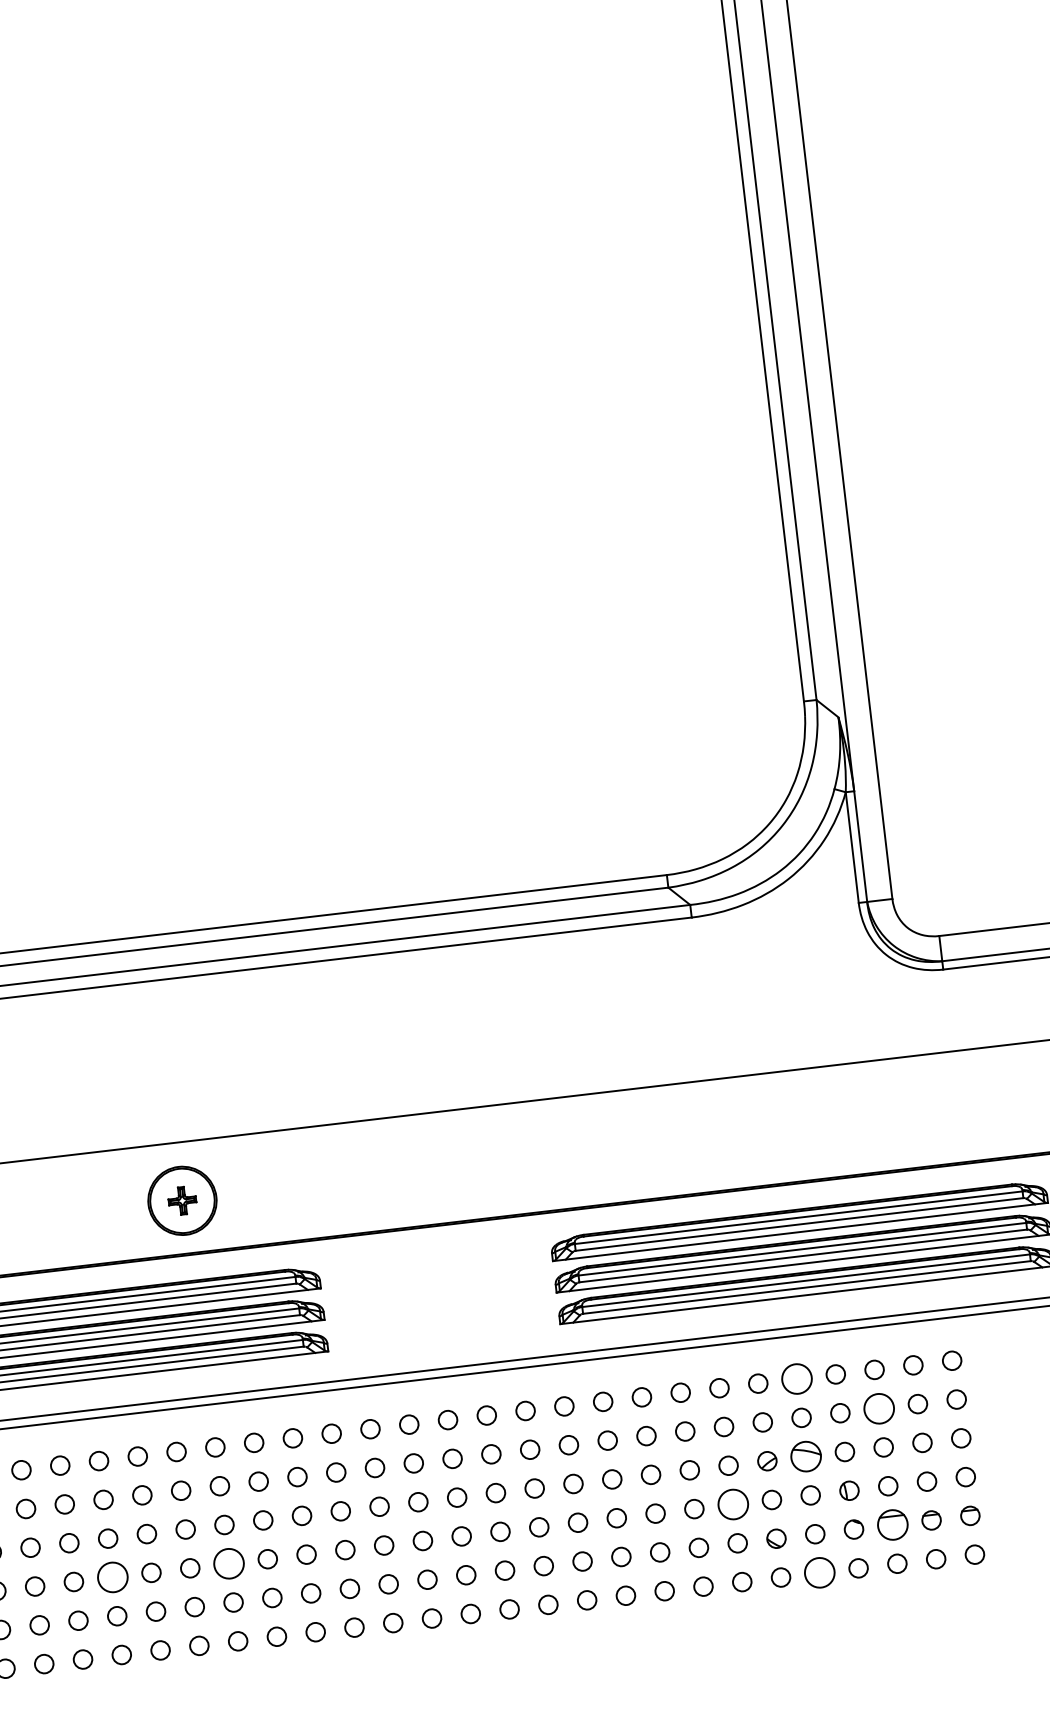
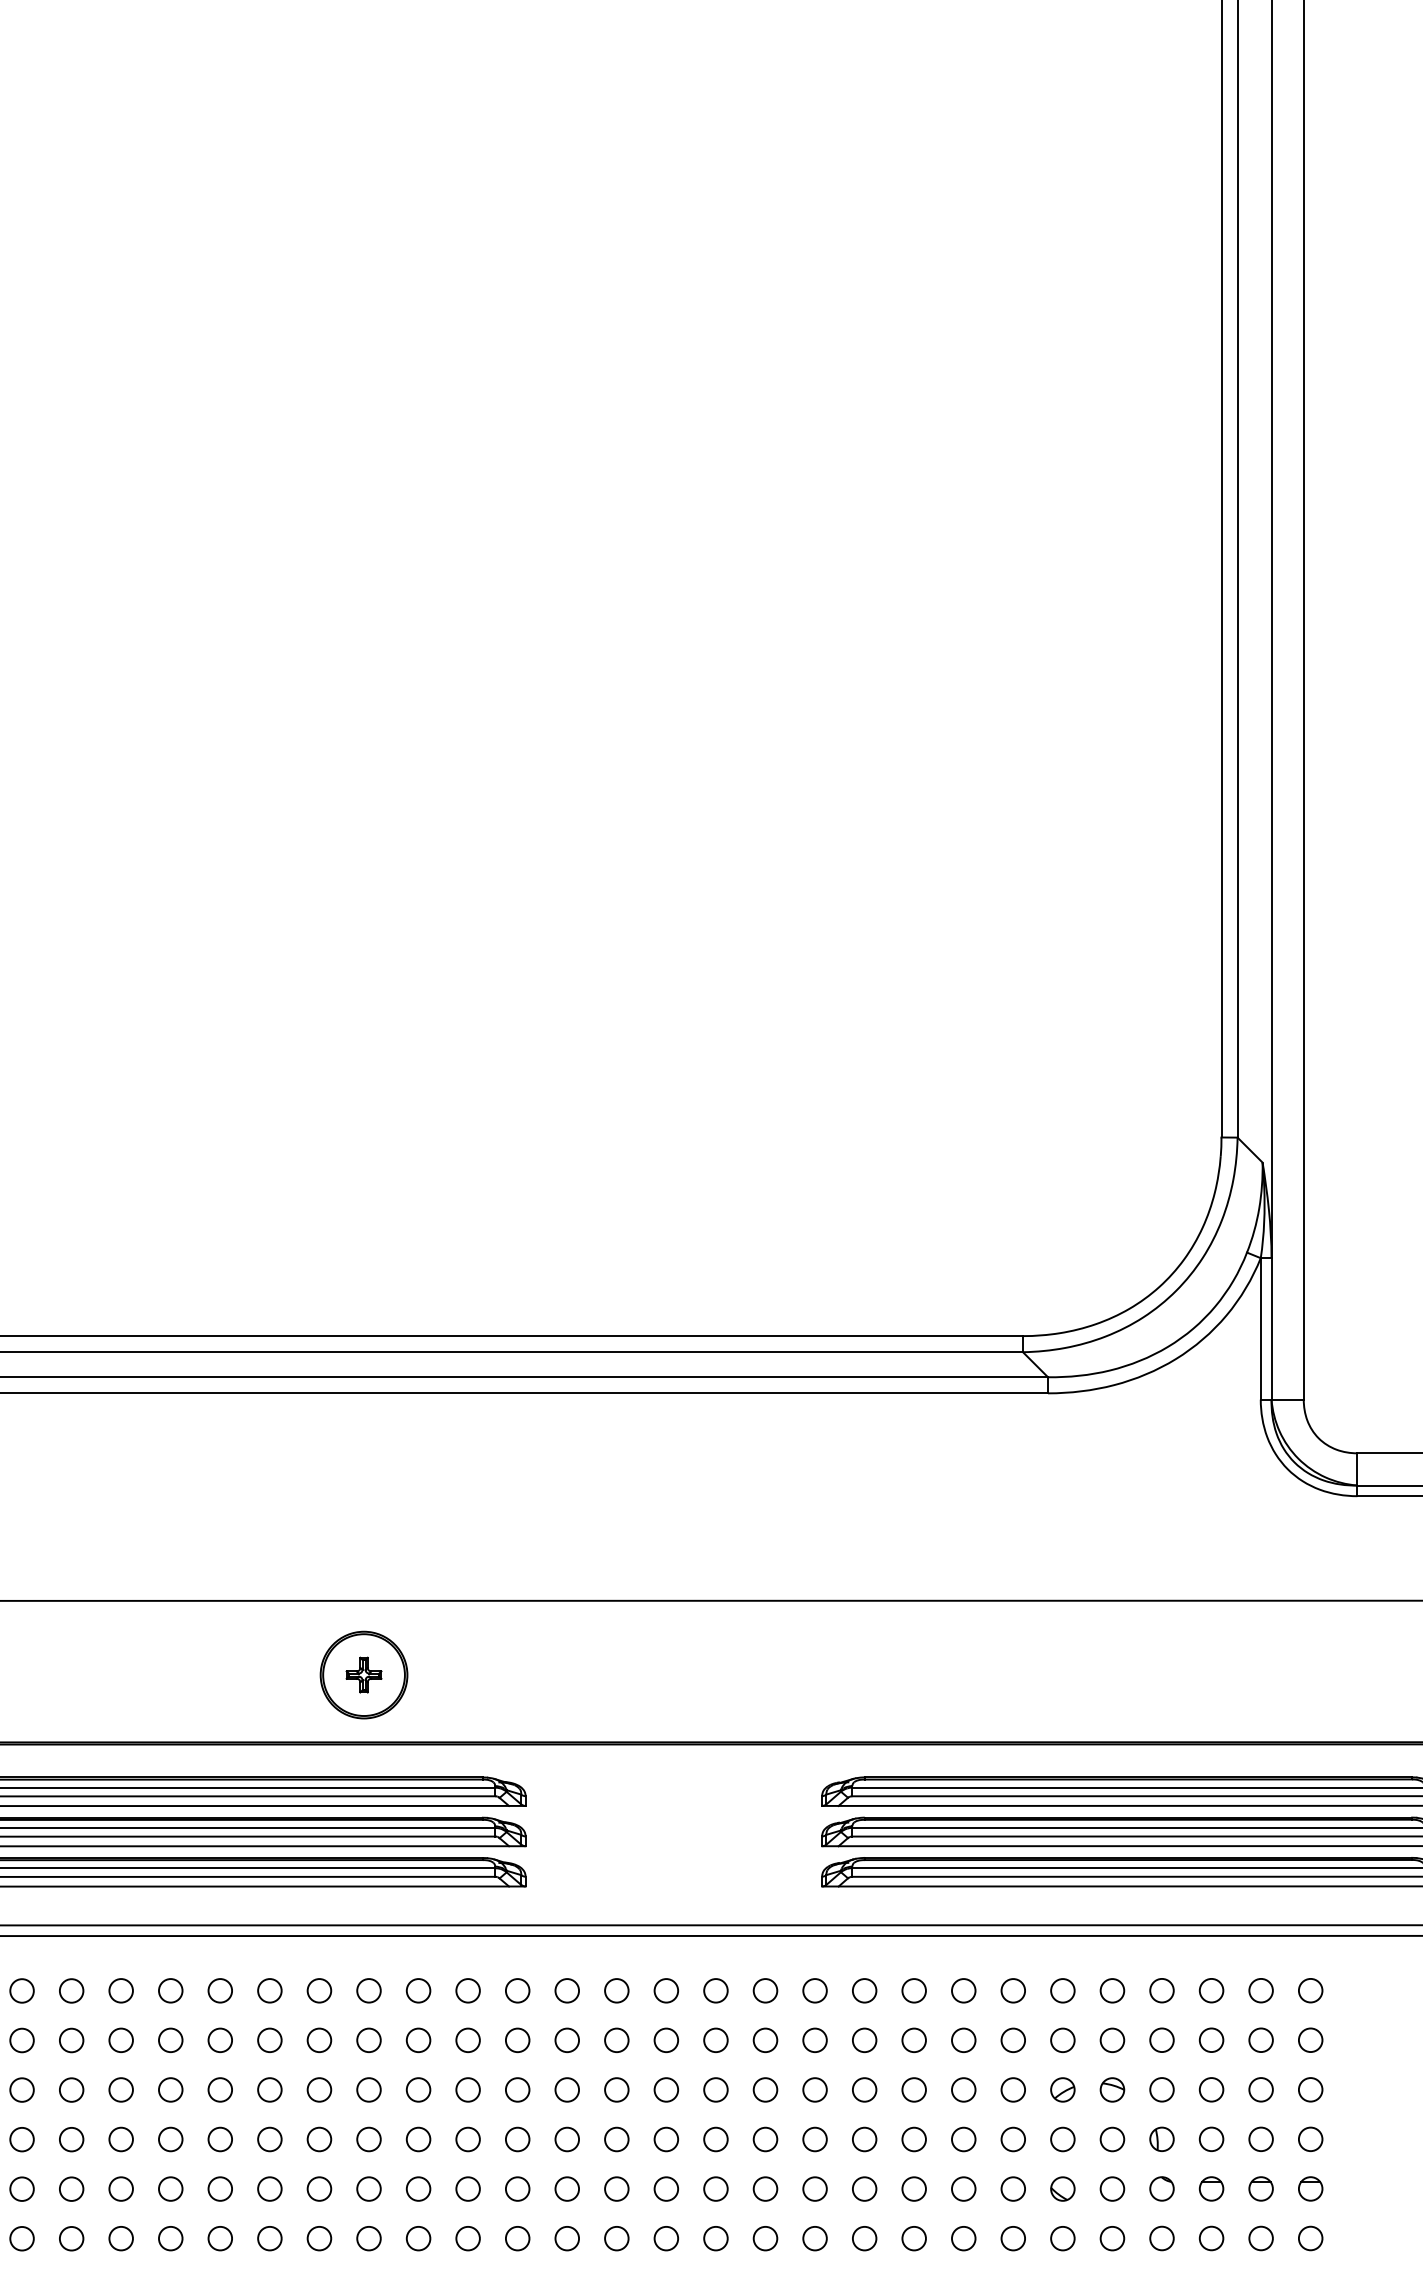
circle: (797, 1378) -> (1112, 1990), size x0.62
circle: (879, 1408) -> (1211, 2039), size x0.62
part: (806, 1456) -> (1112, 2089), size x0.62
circle: (732, 1504) -> (1012, 2139), size x0.62
part: (892, 1524) -> (1211, 2188), size x0.62
circle: (228, 1563) -> (368, 2139), size x0.62
circle: (819, 1572) -> (1112, 2238), size x0.62
circle: (112, 1577) -> (219, 2139), size x0.62

